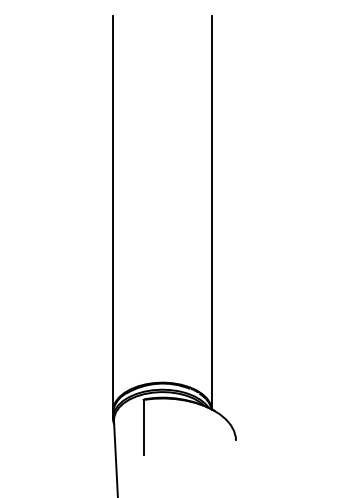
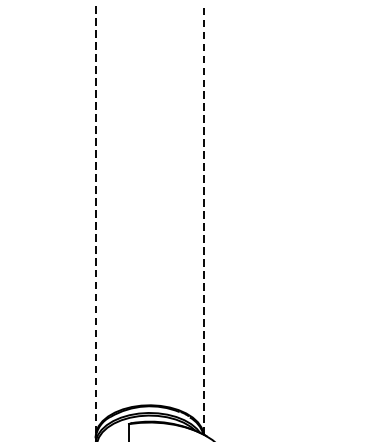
line: (212, 212) -> (204, 219), solid -> dashed
line: (112, 214) -> (95, 222), solid -> dashed

